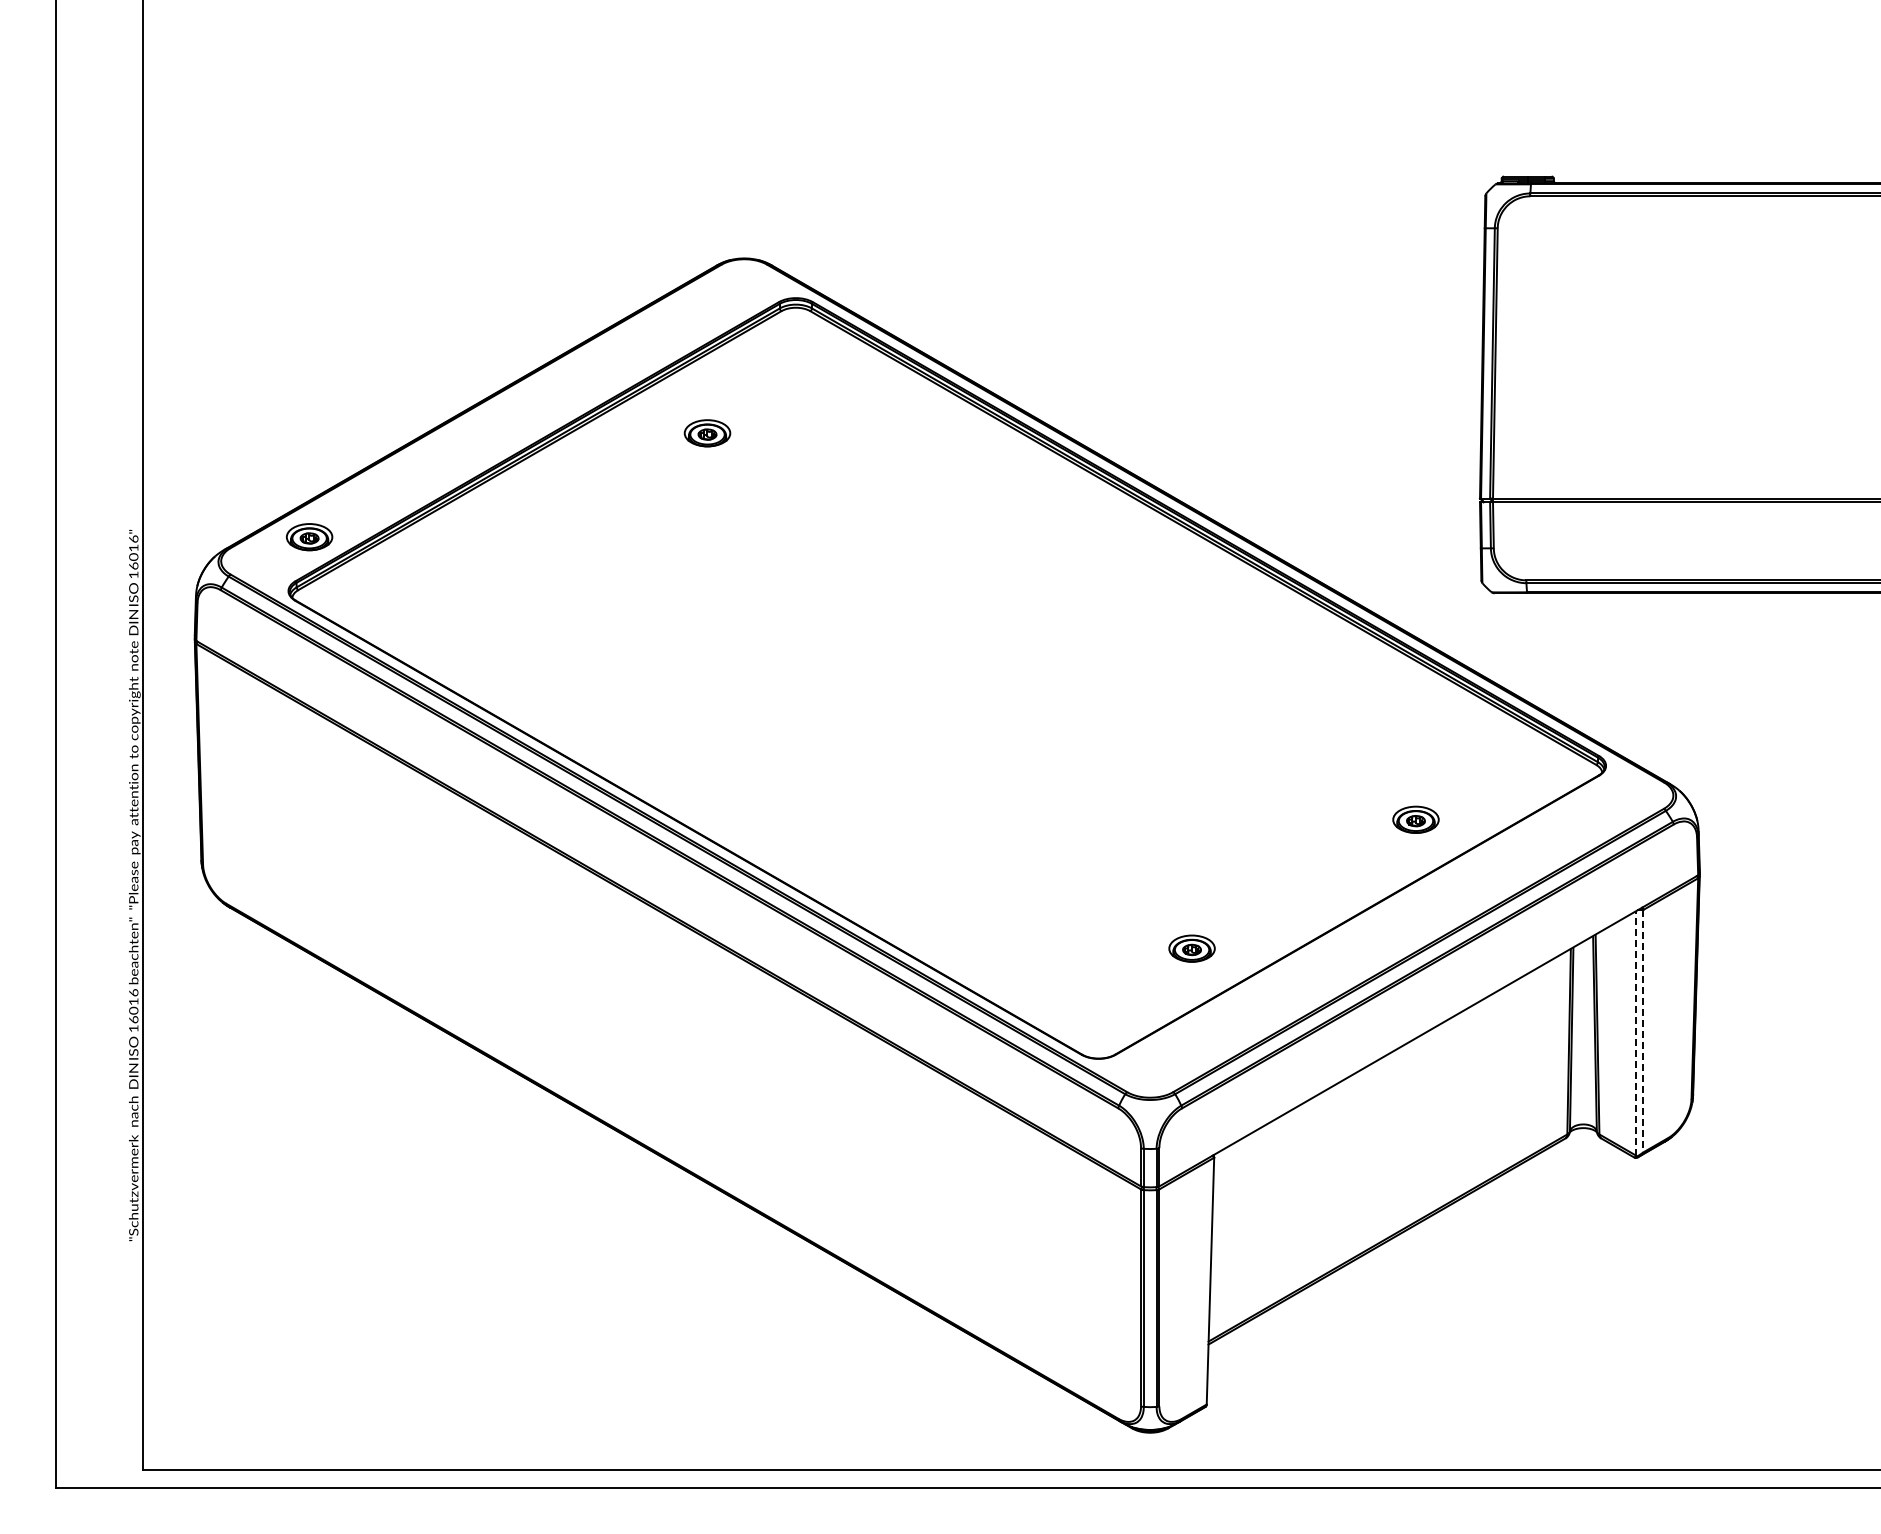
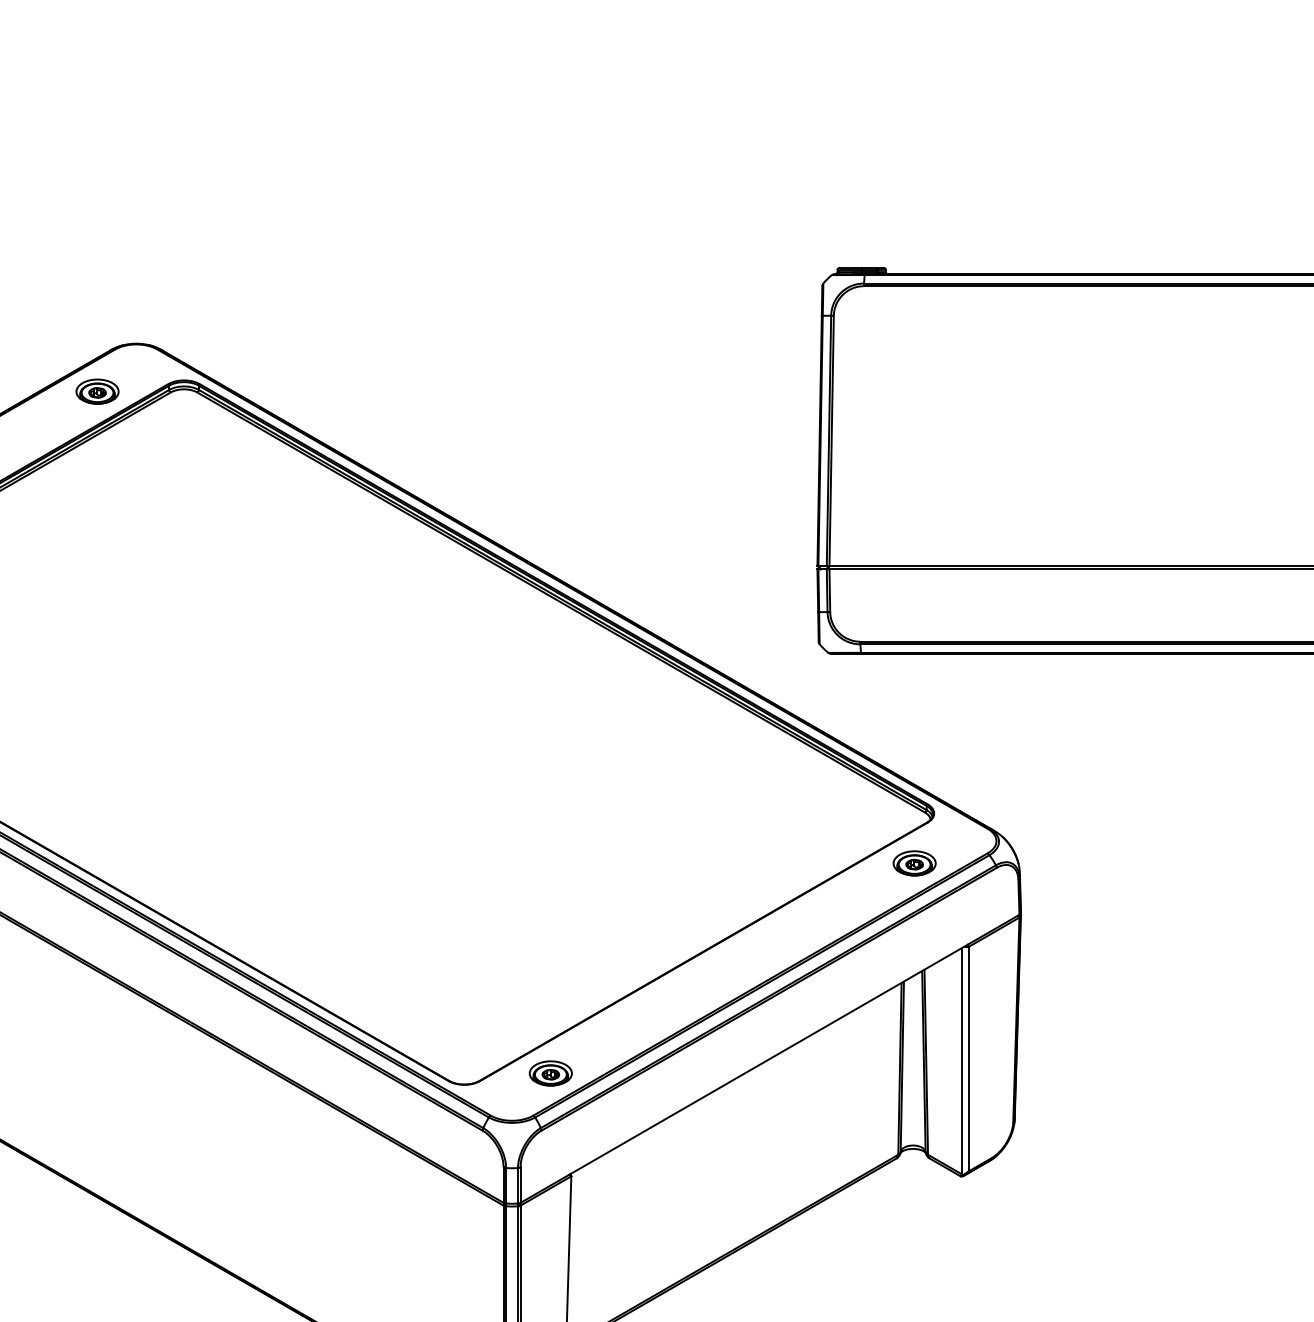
part: (707, 433) -> (97, 391), moved
part: (1415, 819) -> (914, 863), moved
part: (1191, 948) -> (550, 1073), moved
line: (1643, 1031) -> (968, 1059), dashed -> solid
line: (1636, 1032) -> (962, 1060), dashed -> solid

